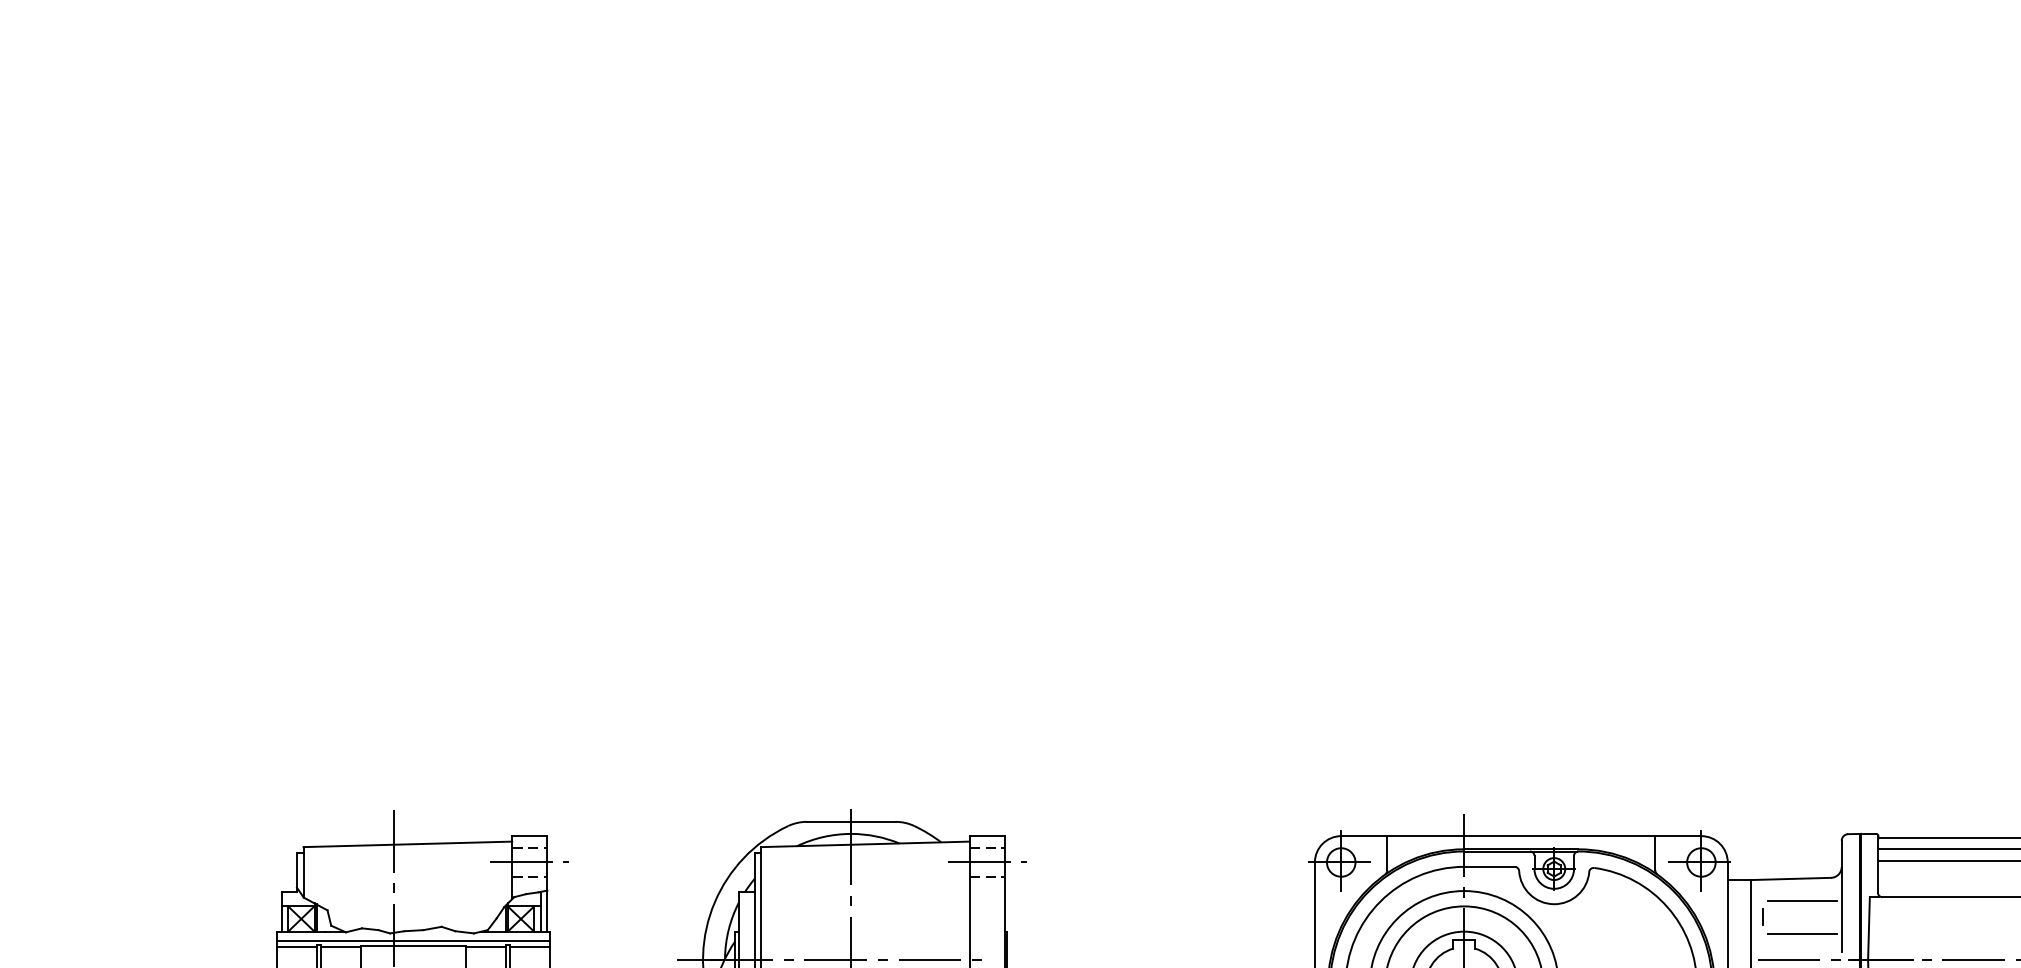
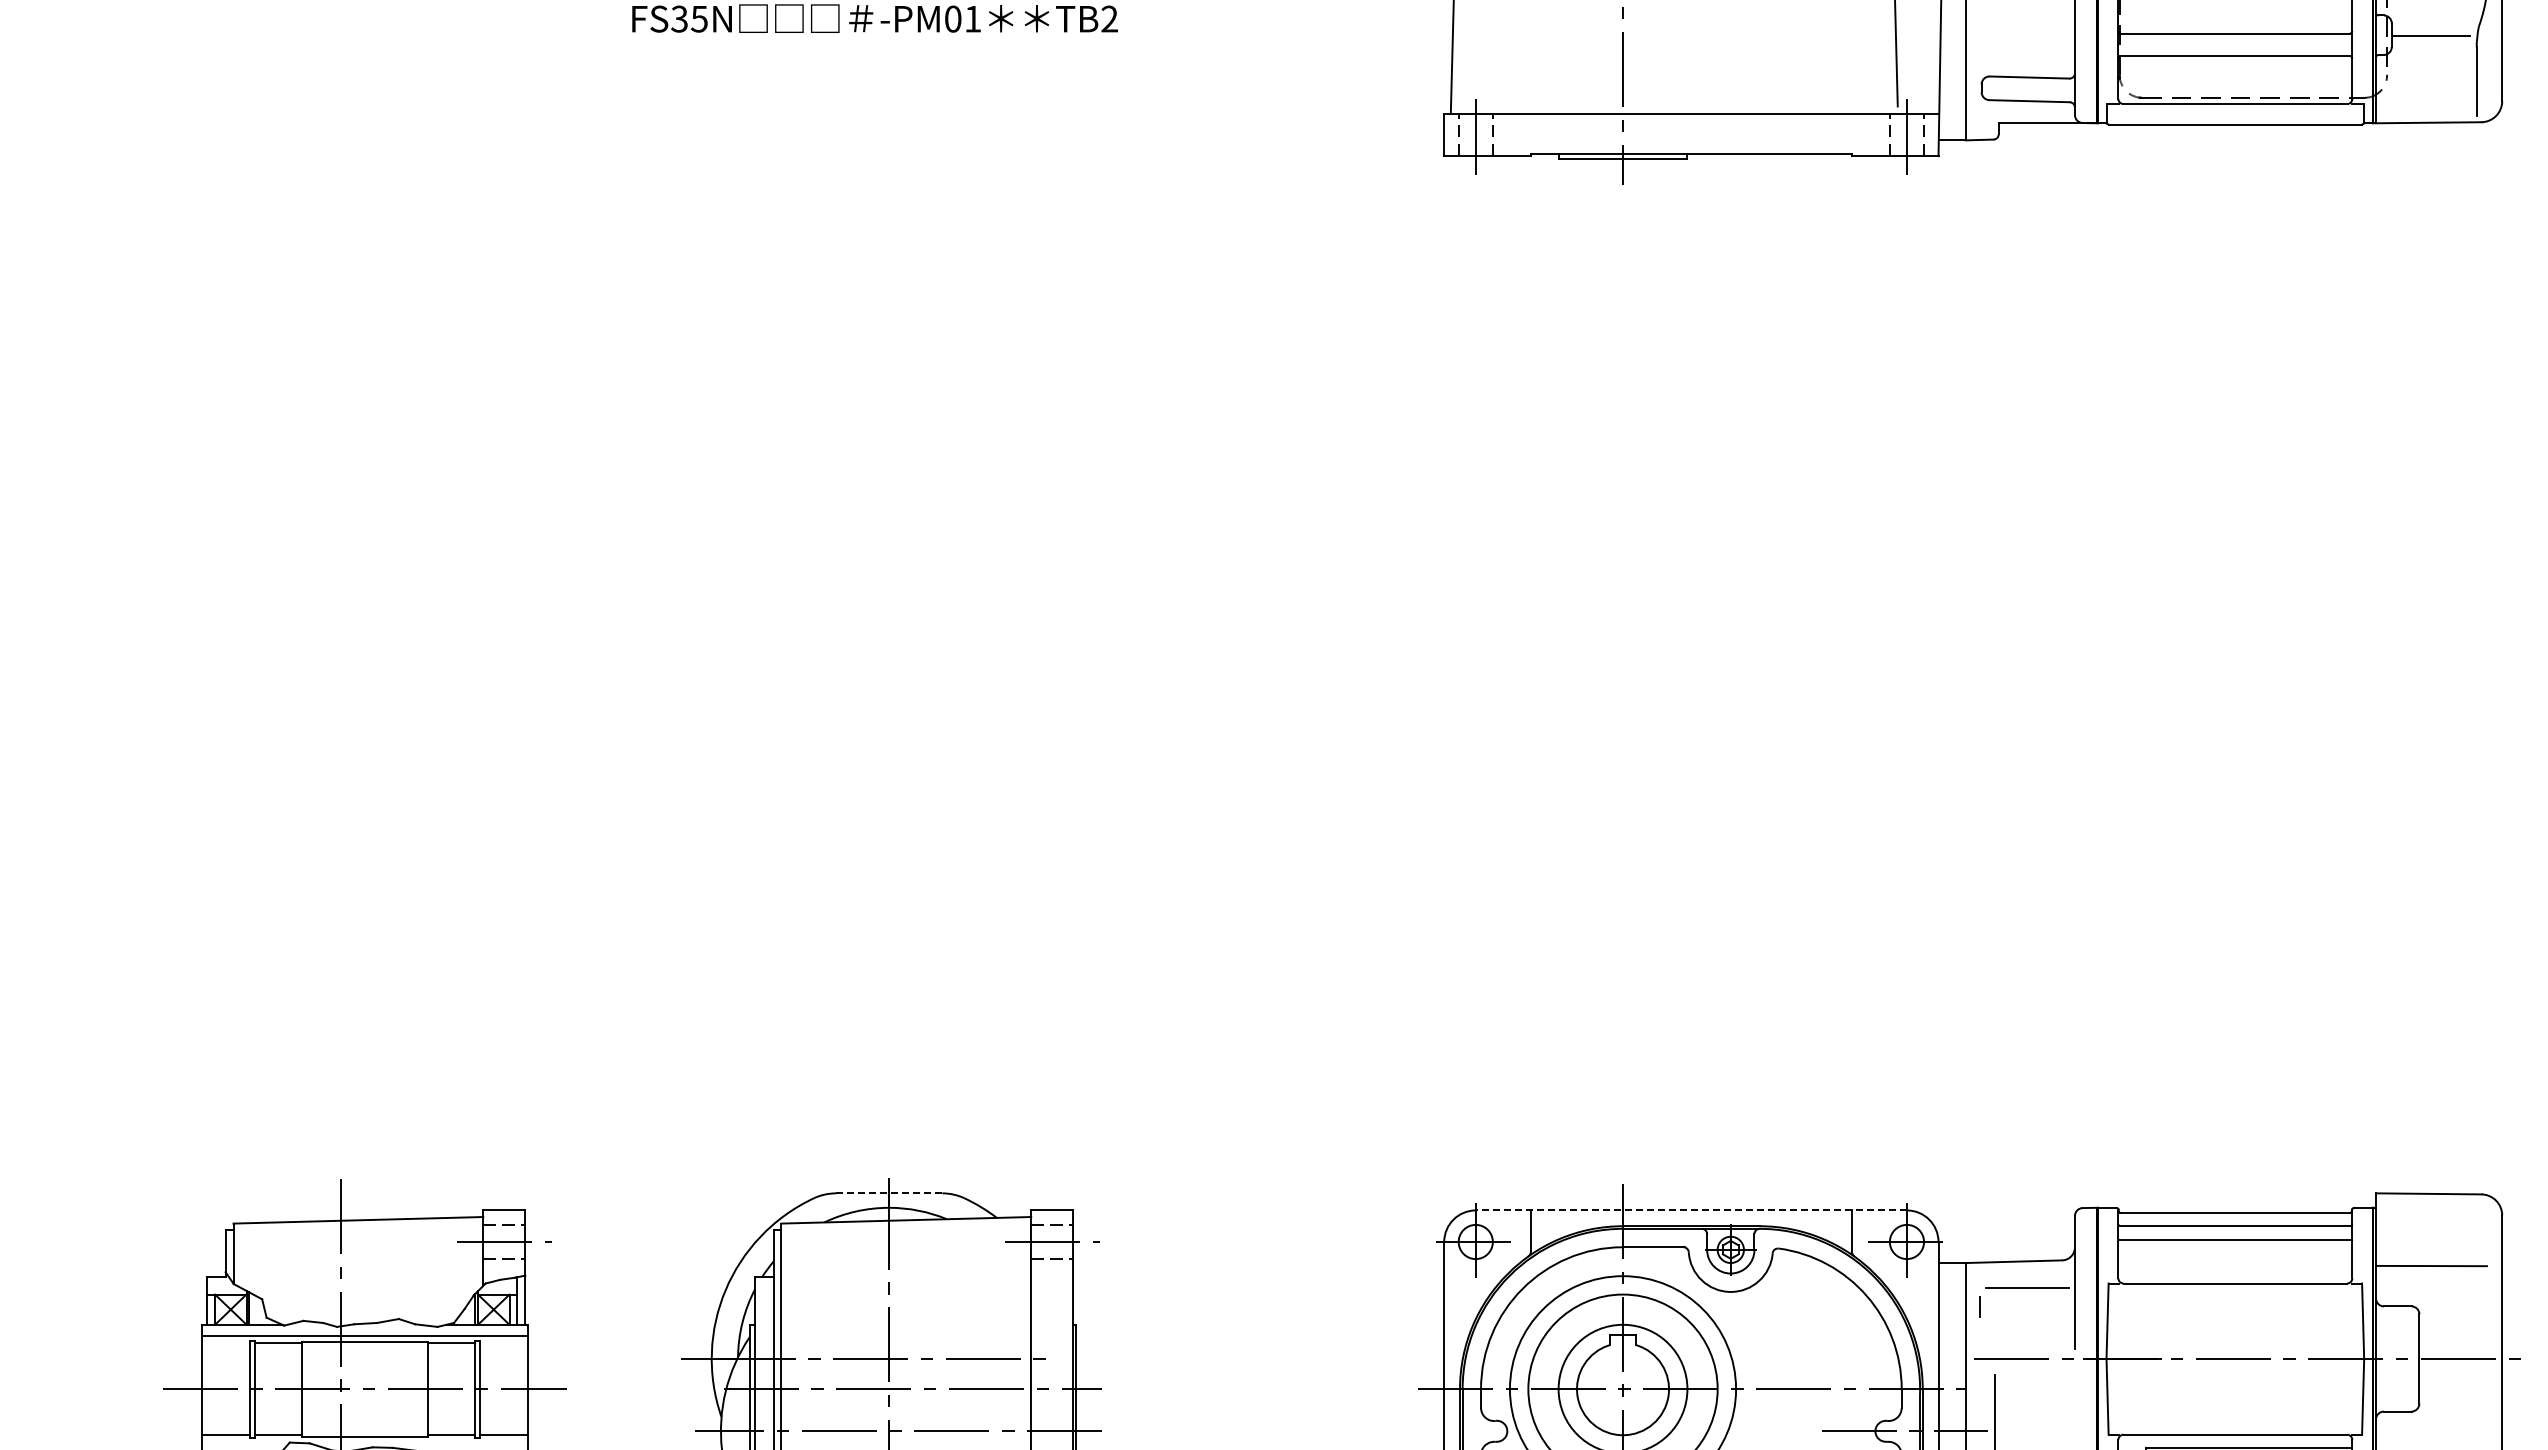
line: (851, 821) -> (889, 1193), solid -> dashed
line: (1521, 836) -> (1691, 1210), solid -> dashed
line: (1802, 933) -> (2027, 1327), removed
line: (296, 947) -> (225, 1343), removed
line: (529, 947) -> (503, 1343), removed

